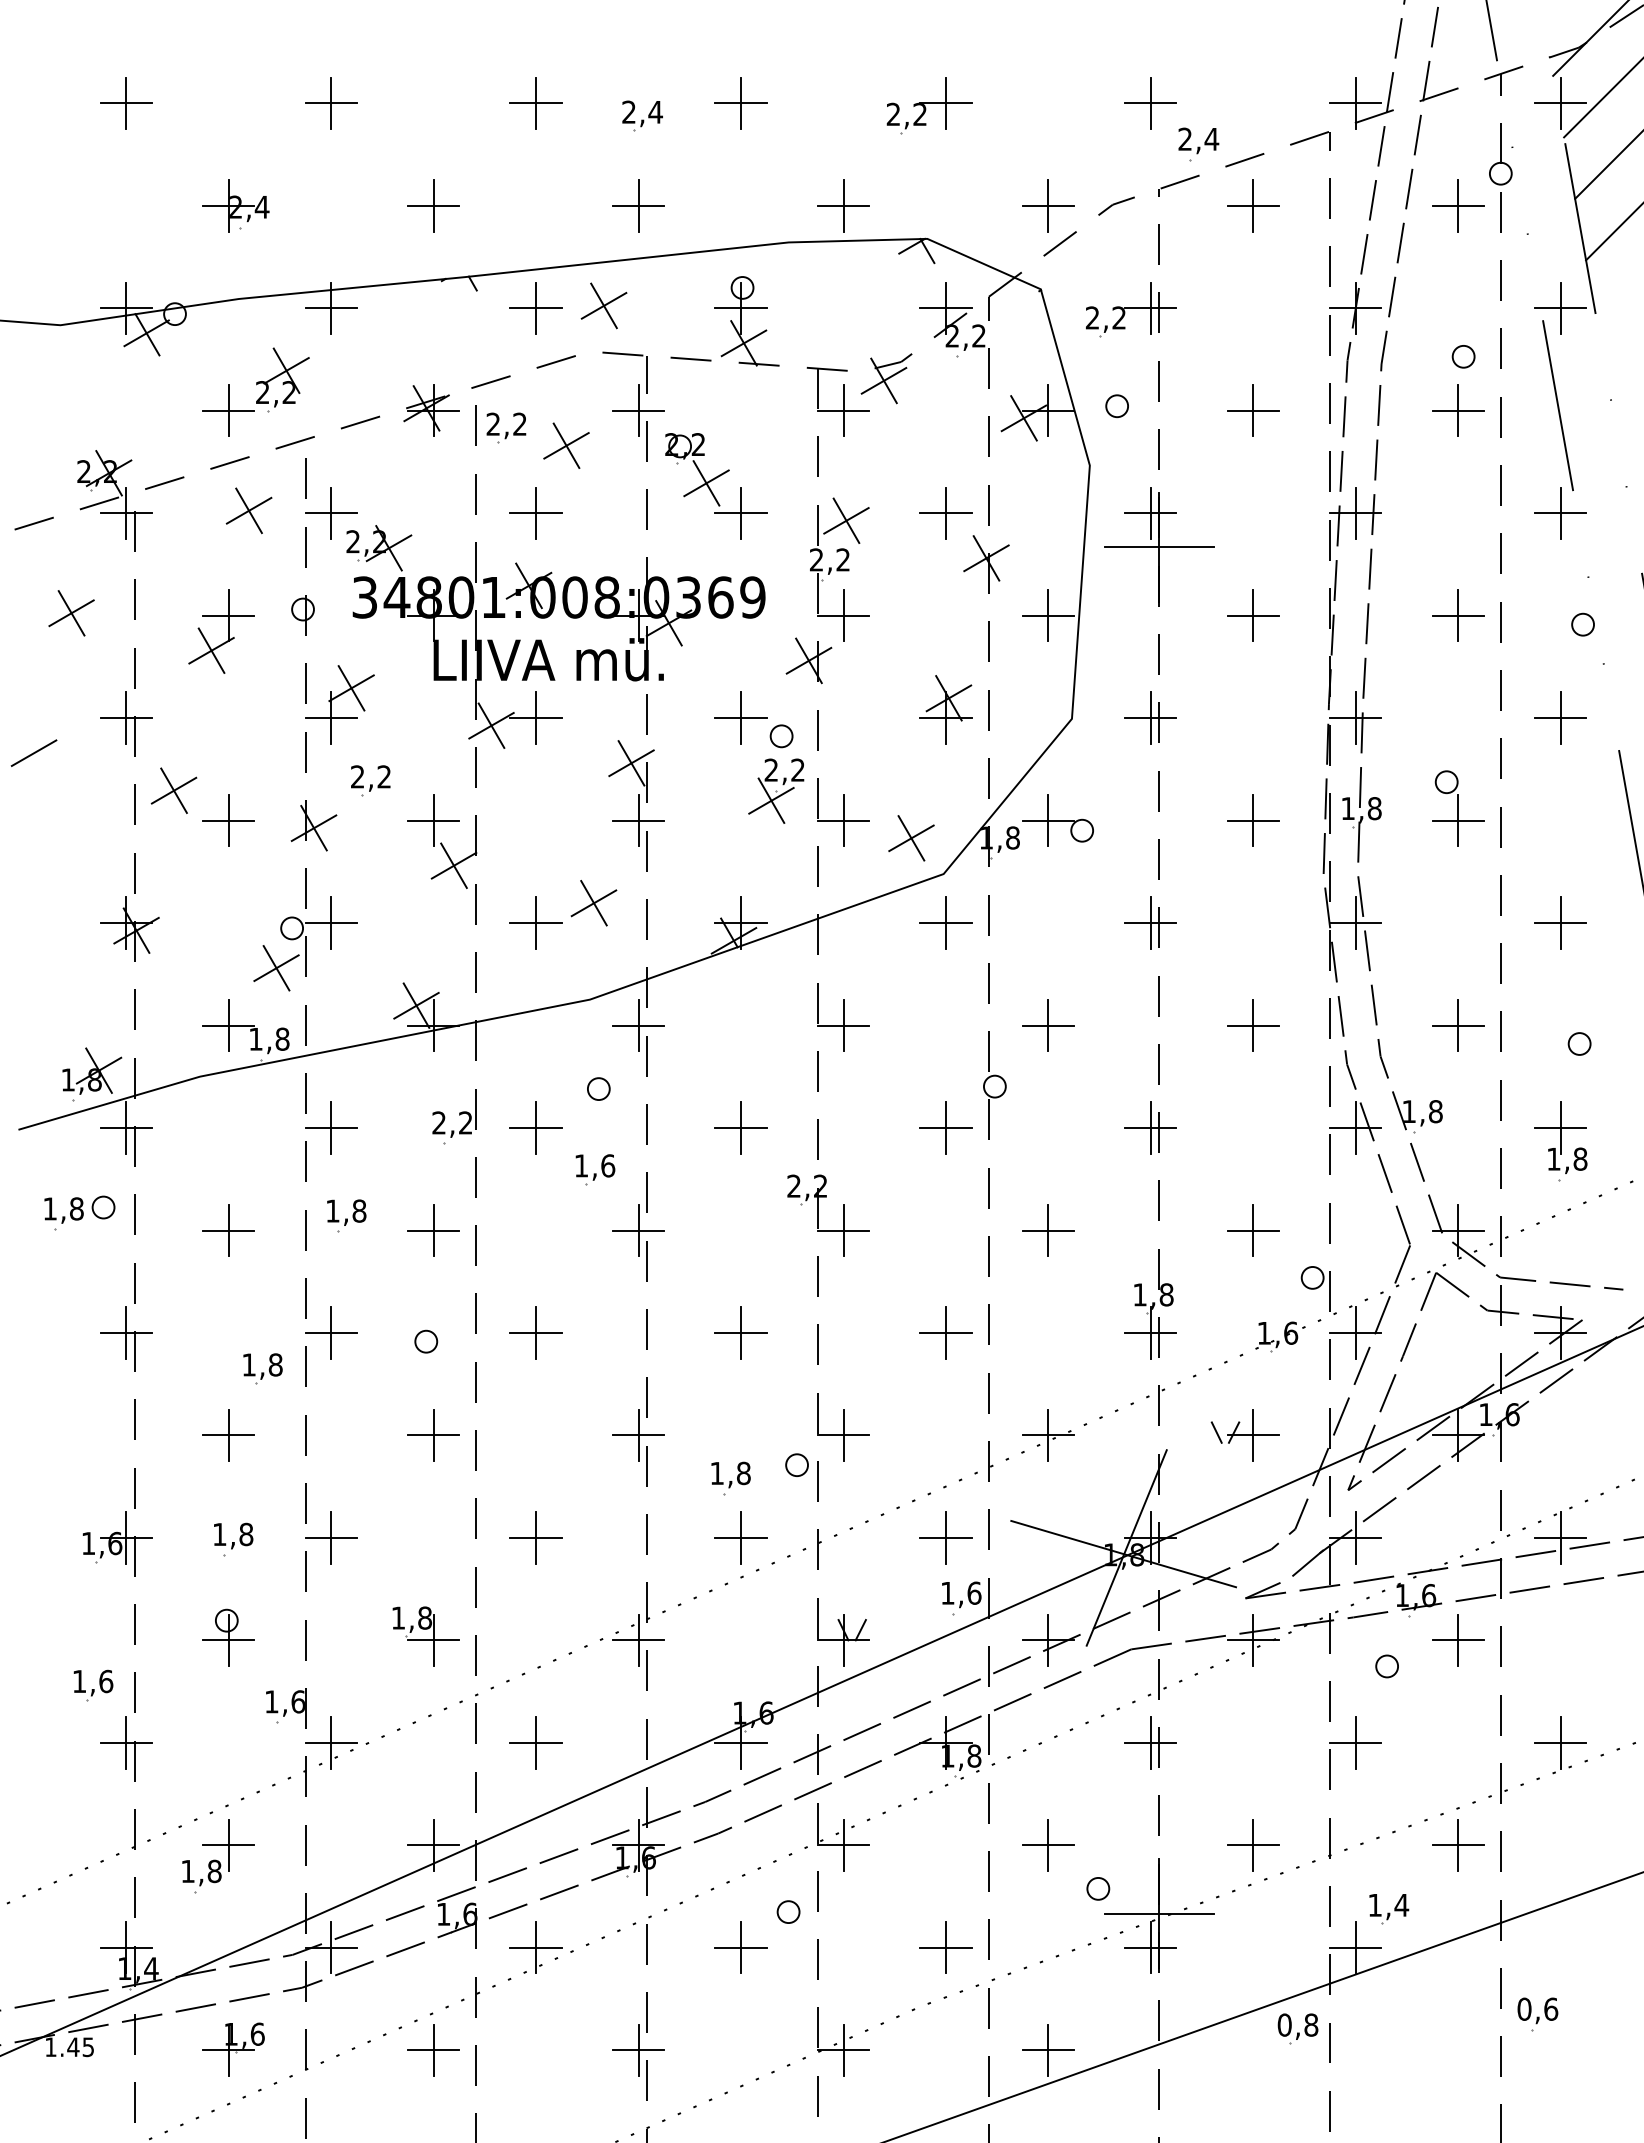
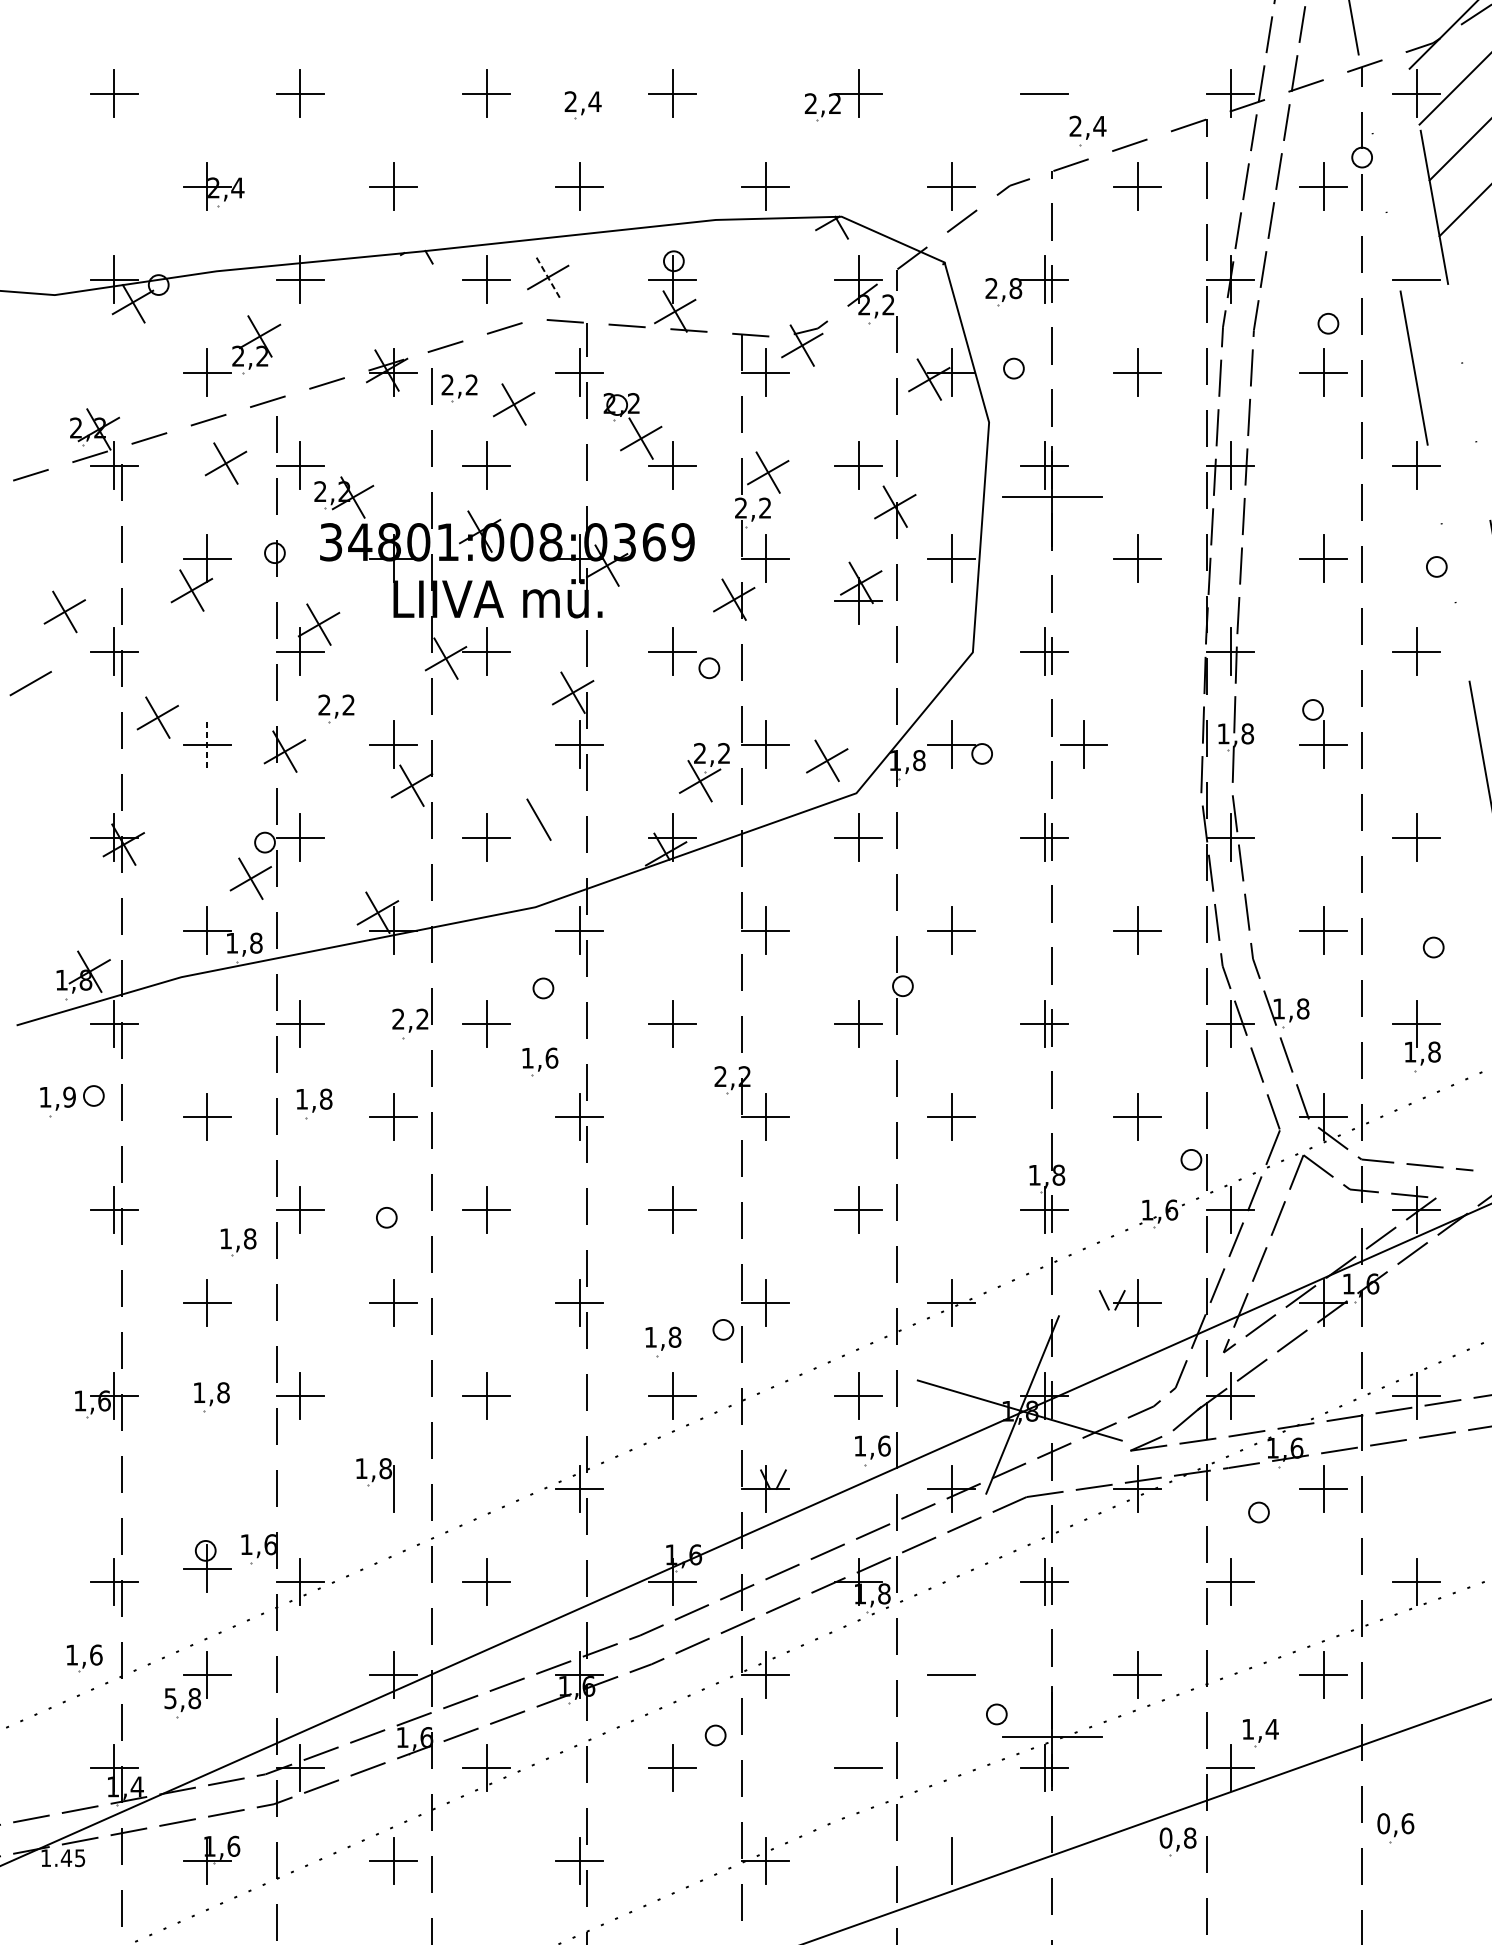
line: (1150, 103) -> (1044, 93), removed
line: (604, 305) -> (548, 277), solid -> dashed
line: (1560, 307) -> (1416, 279), removed
text: (1119, 317) -> (1016, 288), 2,2 -> 2,8
part: (71, 613) -> (64, 612), moved
part: (945, 709) -> (858, 593), moved
part: (776, 790) -> (704, 771), moved
line: (228, 820) -> (207, 744), solid -> dashed
part: (1253, 820) -> (1084, 744), moved
line: (593, 903) -> (538, 820), removed
text: (76, 1208) -> (69, 1096), 1,8 -> 1,9
part: (228, 1637) -> (207, 1566), moved
line: (433, 1640) -> (393, 1488), removed
part: (93, 1685) -> (84, 1658), moved
line: (1048, 1844) -> (951, 1674), removed
text: (187, 1871) -> (170, 1698), 1,8 -> 5,8
line: (945, 1947) -> (858, 1767), removed
line: (1048, 2050) -> (951, 1861), removed

